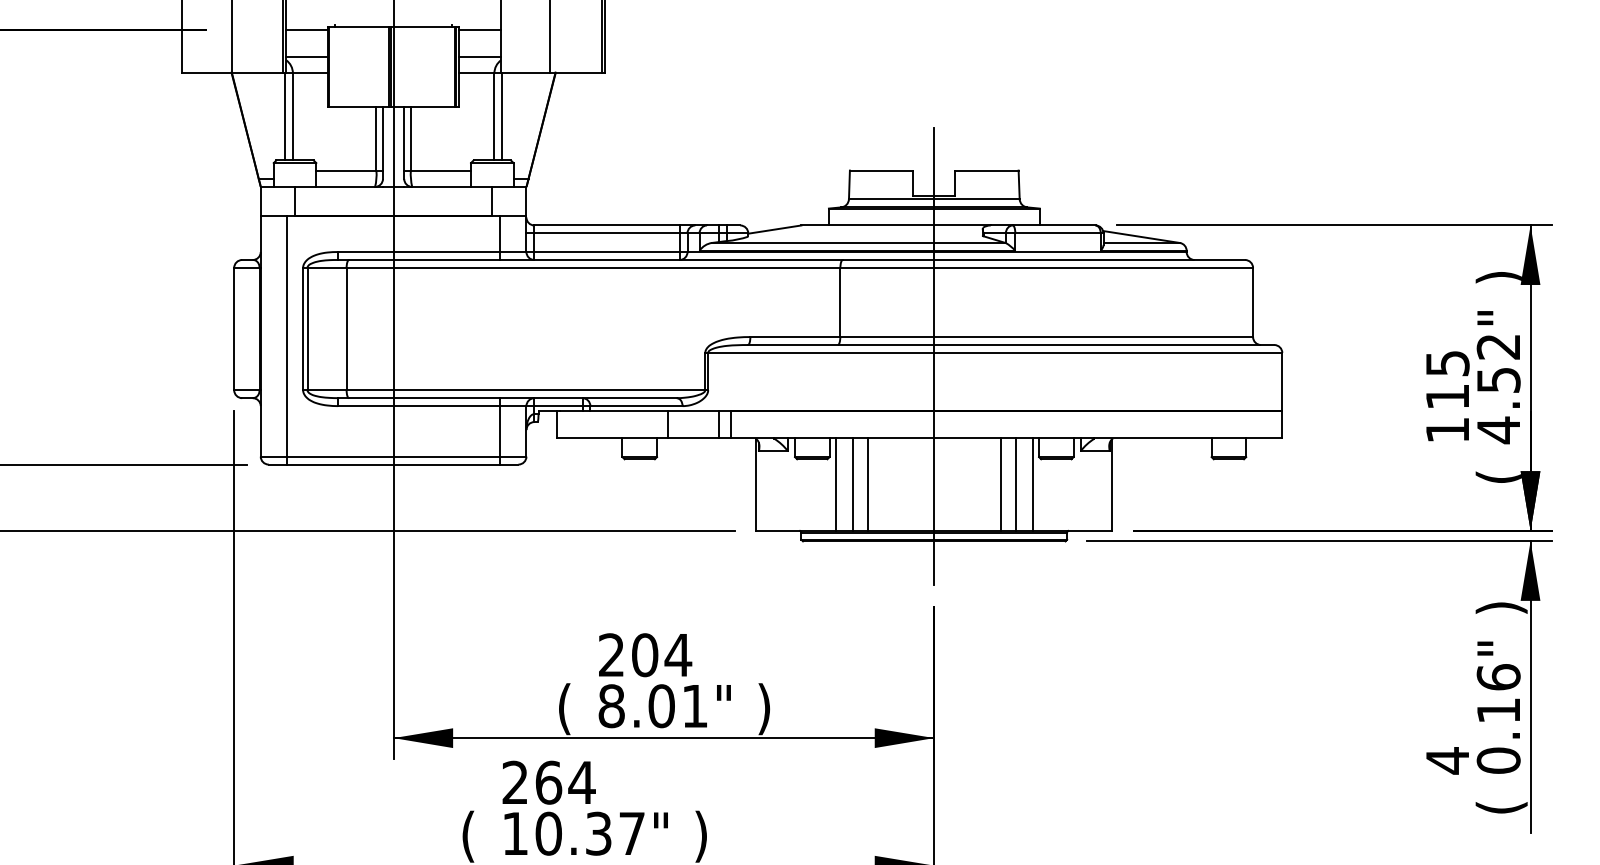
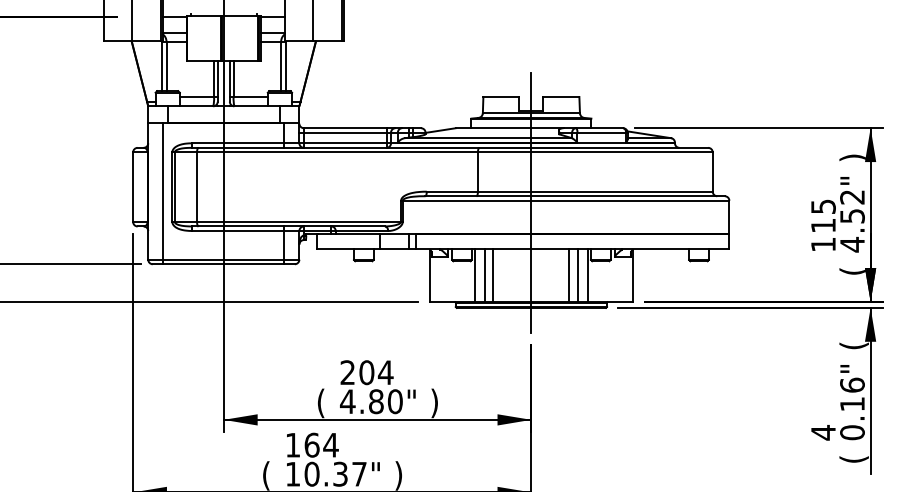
text: (1500, 607) -> (853, 345), ) -> (
text: (653, 705) -> (371, 401), 8.01" -> 4.80"
text: (514, 781) -> (292, 444), 264 -> 164

